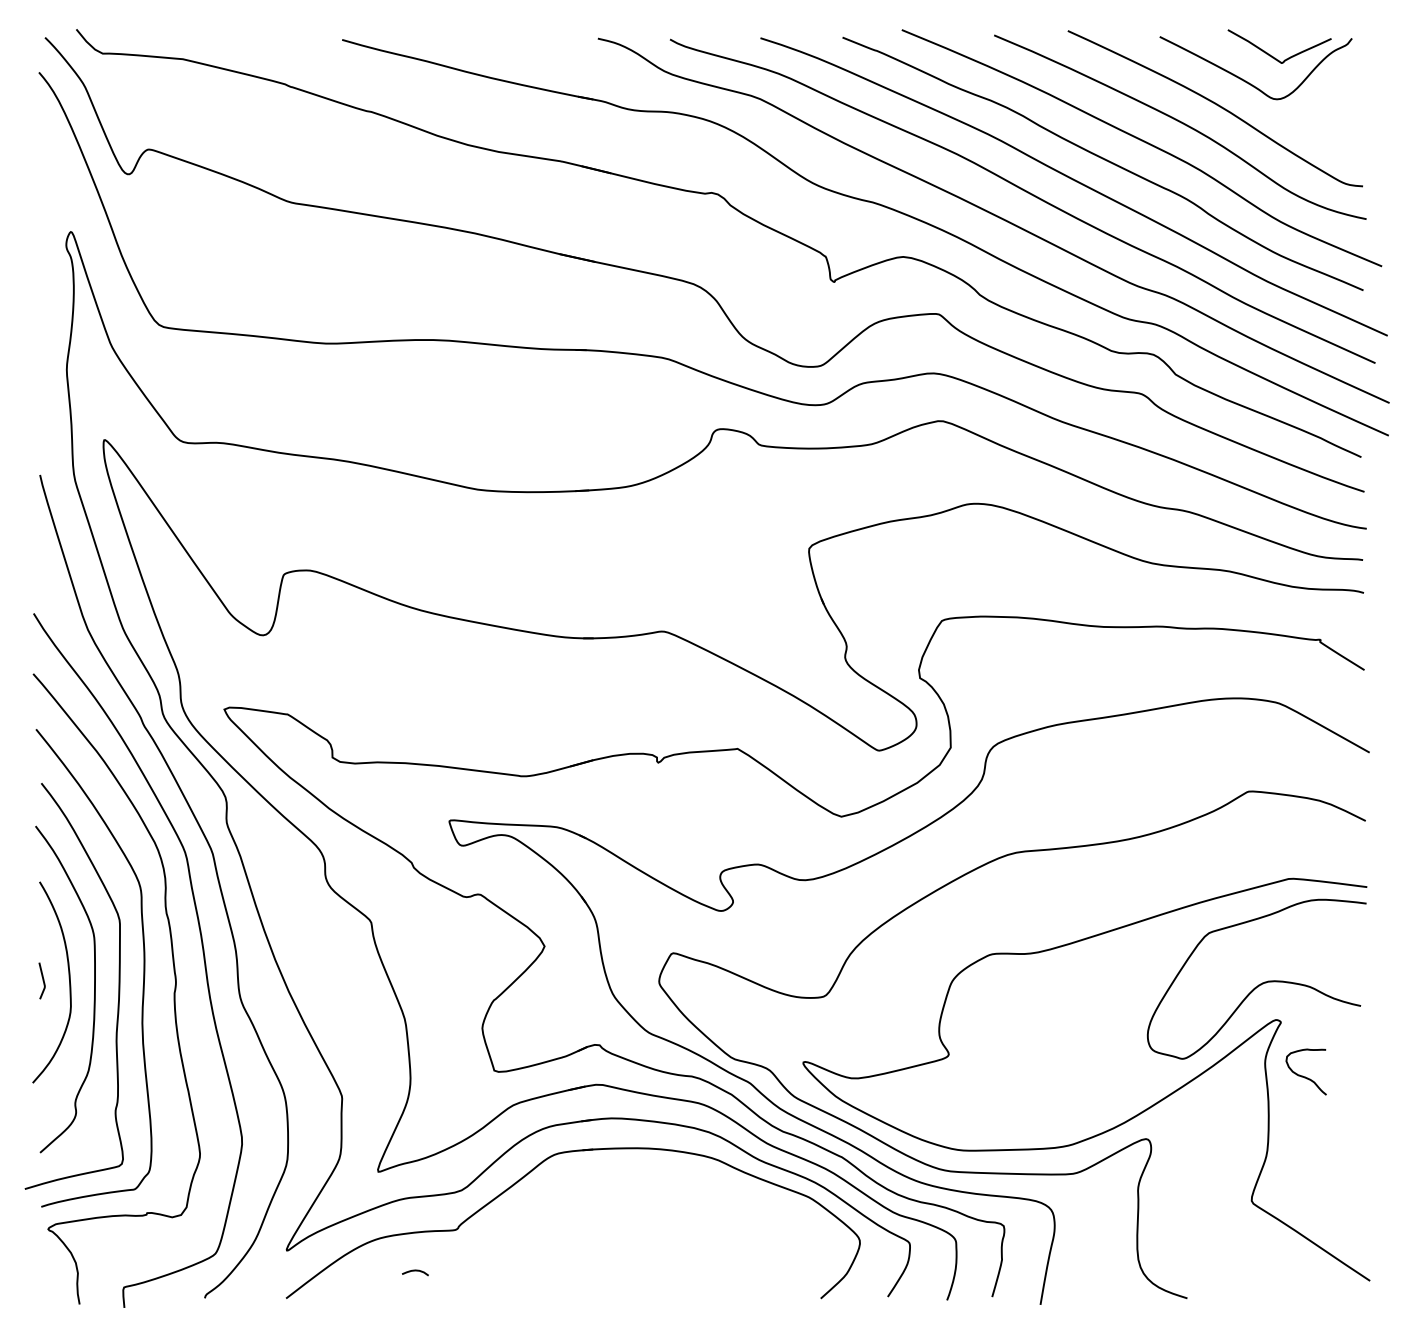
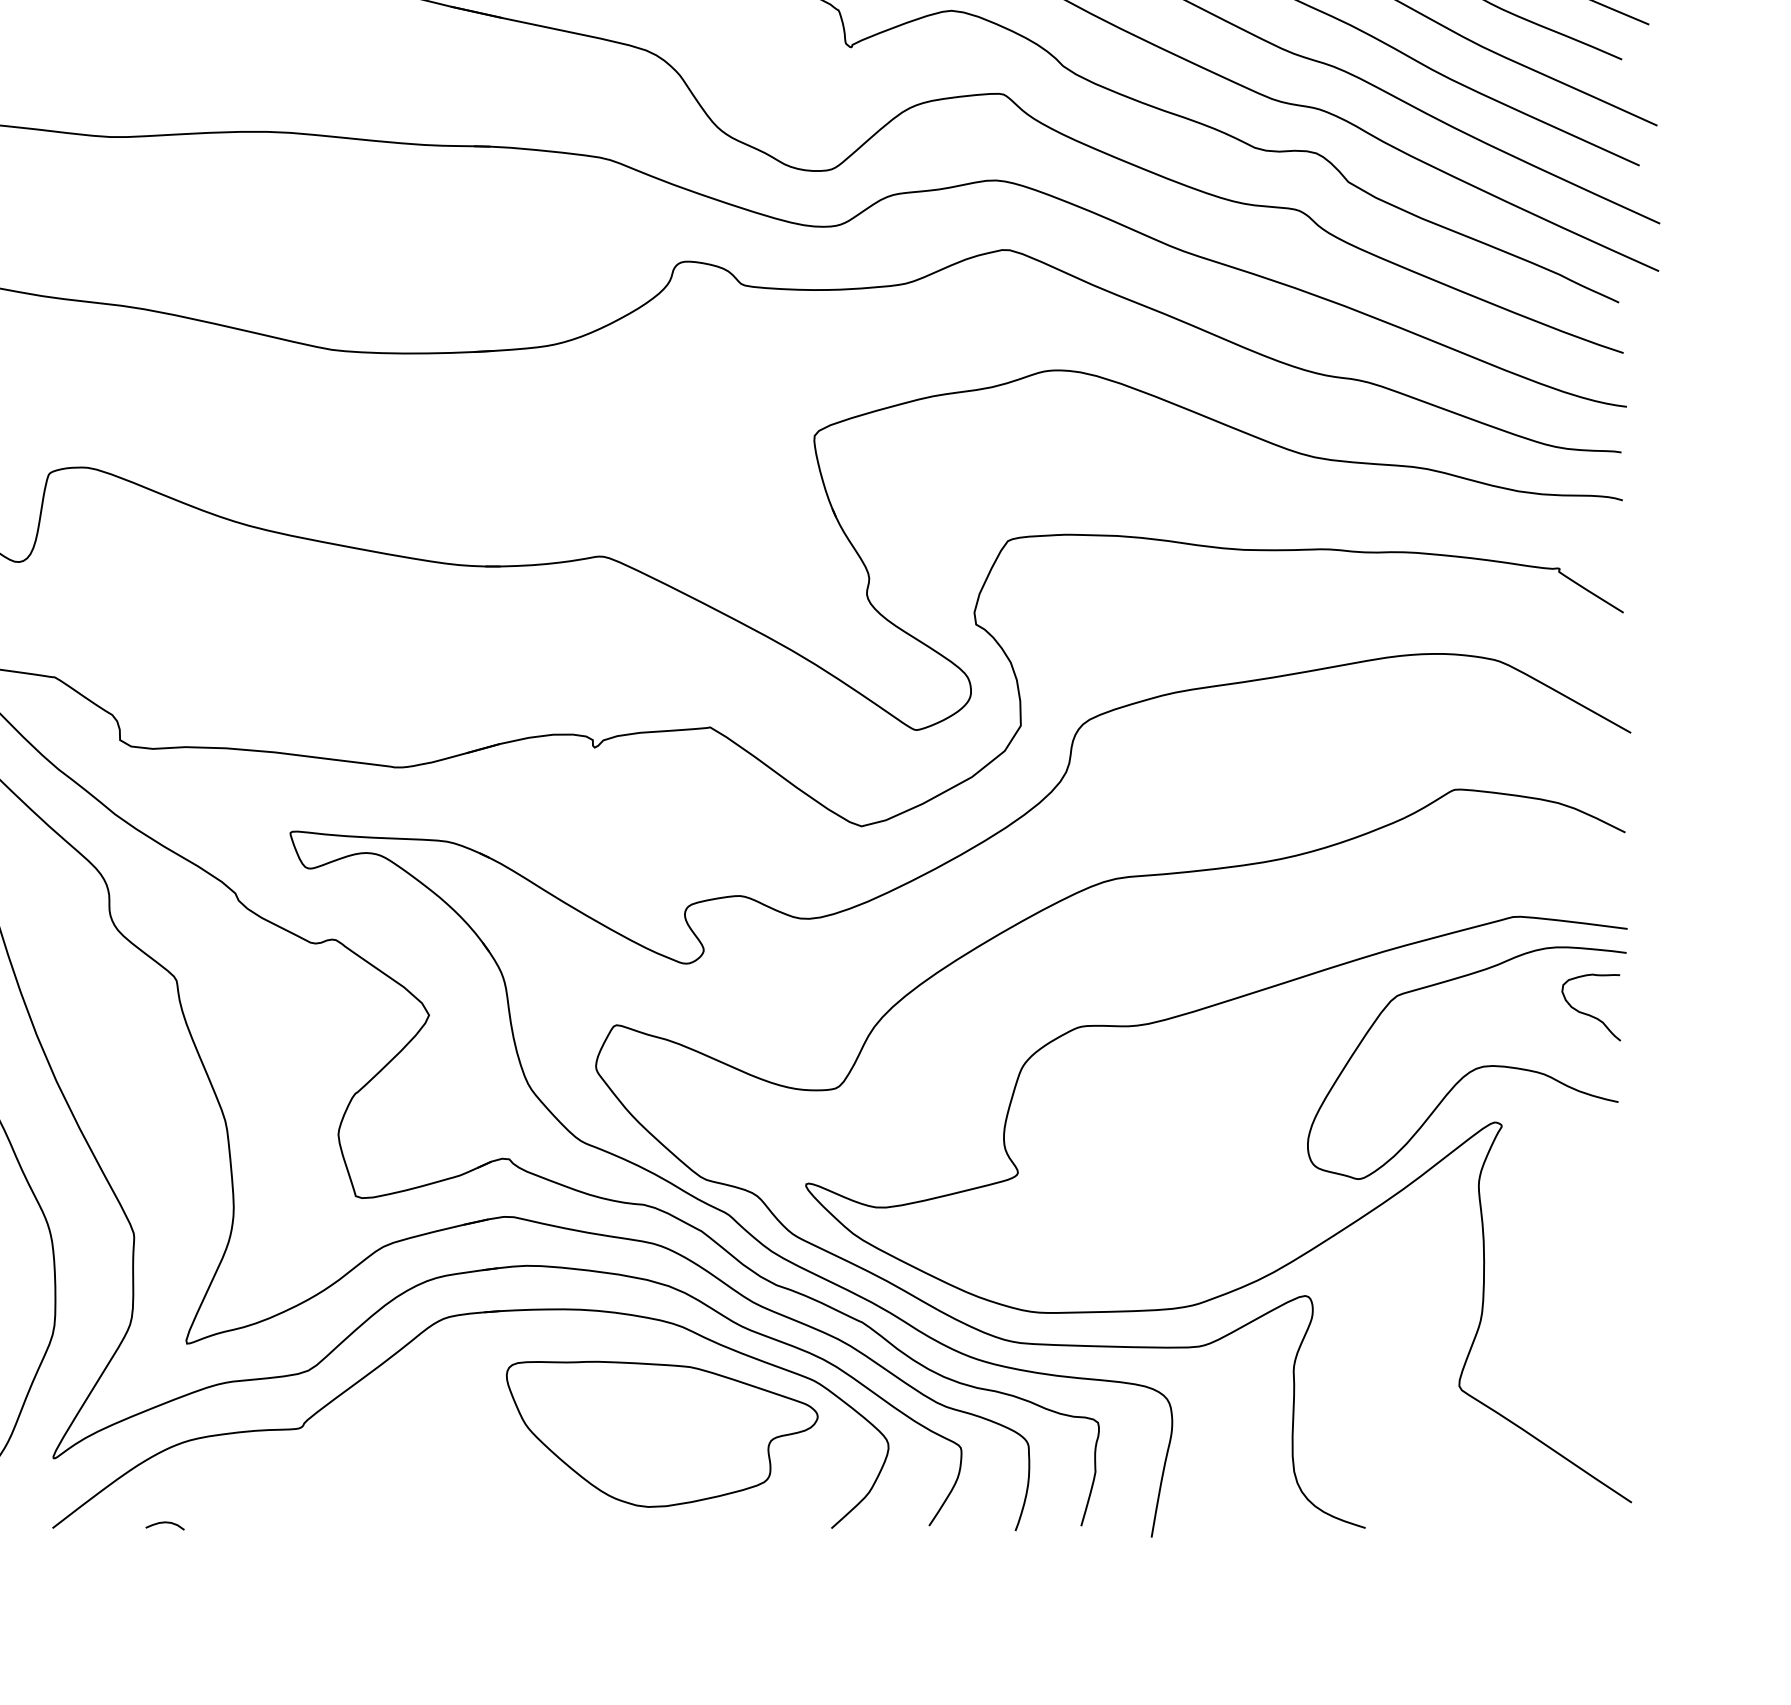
curve: (1302, 1075) -> (1585, 1012), moved
part: (704, 1233) -> (662, 1433), added
curve: (415, 1271) -> (165, 1523), moved

